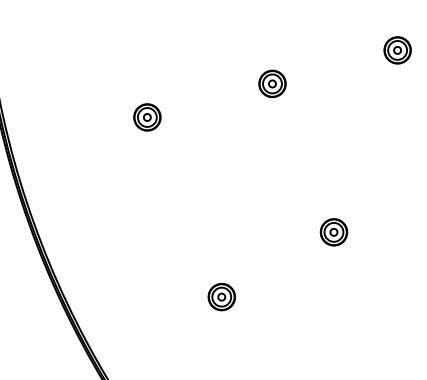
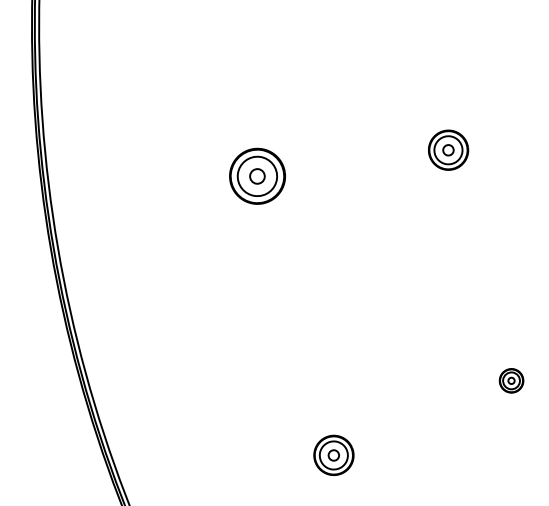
part: (147, 117) -> (257, 176), size x1.4
part: (333, 232) -> (510, 380), size x0.6

